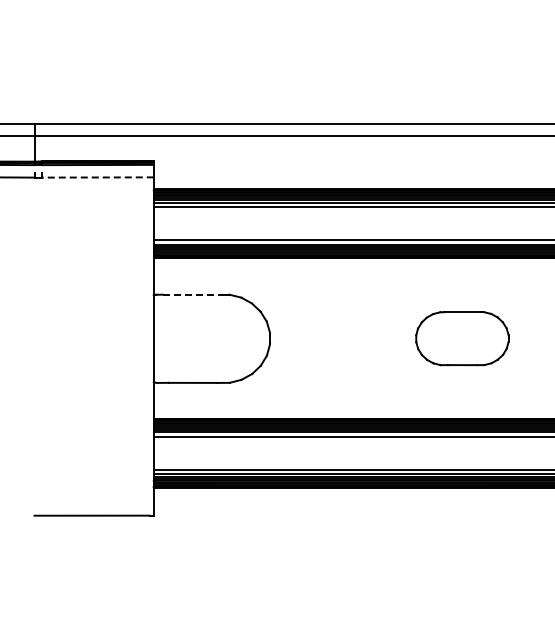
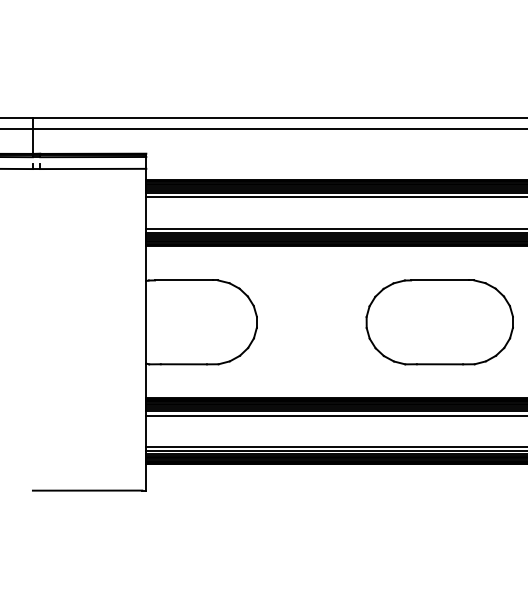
line: (98, 177) -> (93, 168), dashed -> solid
line: (193, 294) -> (184, 280), dashed -> solid
part: (462, 338) -> (439, 322), size x1.67

